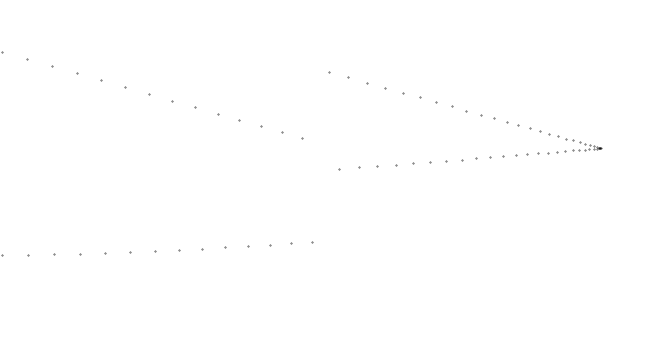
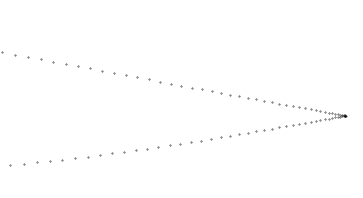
part: (466, 114) -> (279, 105), moved

